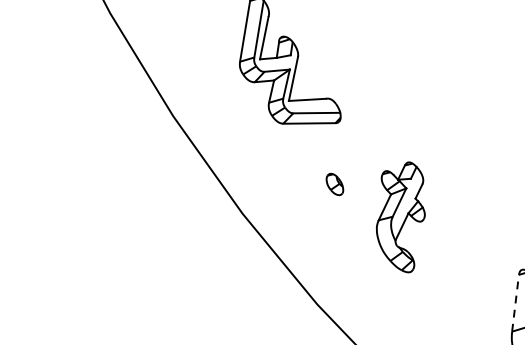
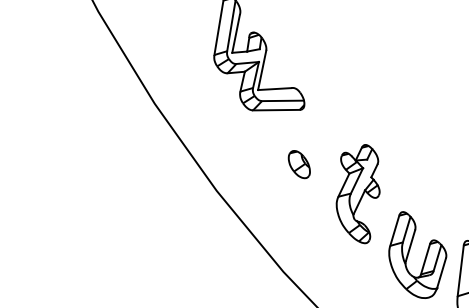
part: (334, 184) -> (298, 164), size x1.43
part: (458, 283) -> (409, 253), added
line: (515, 302) -> (460, 270), dashed -> solid

